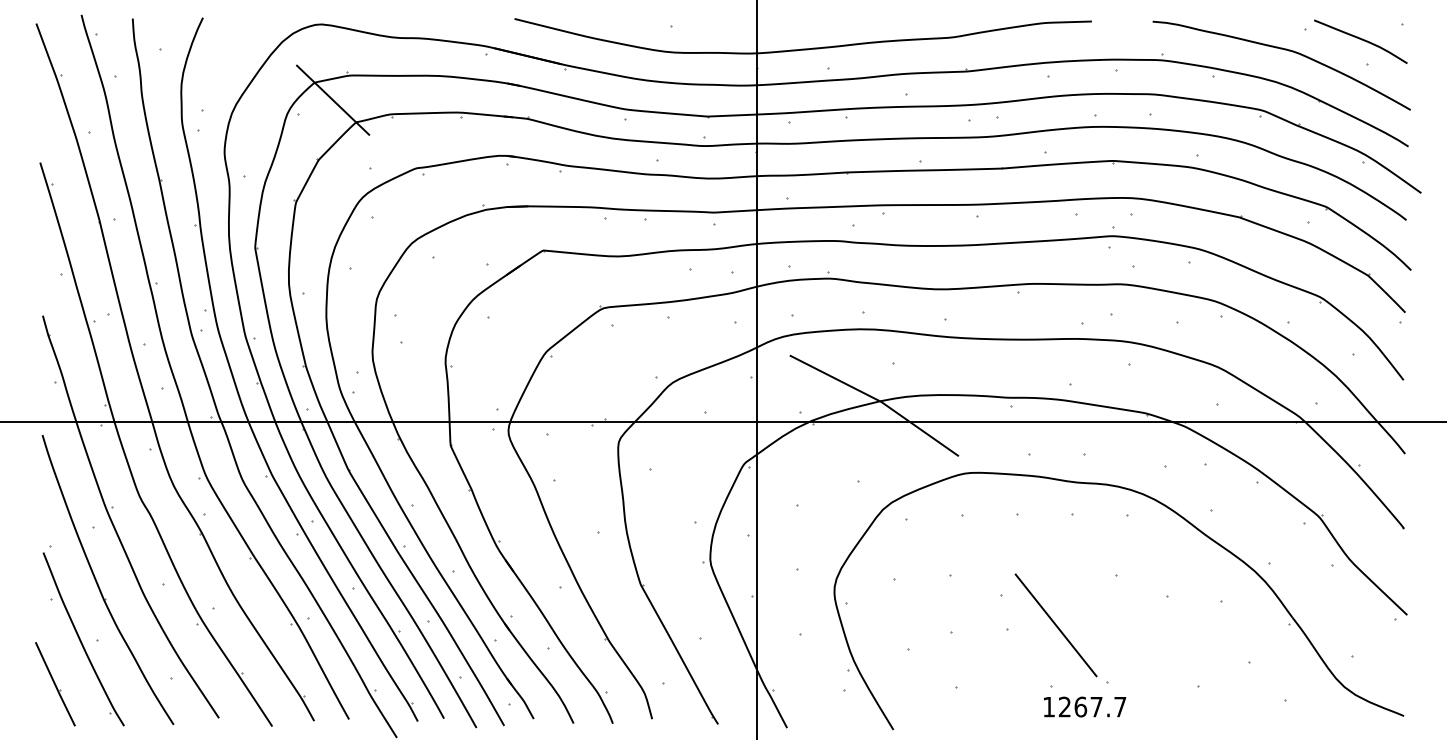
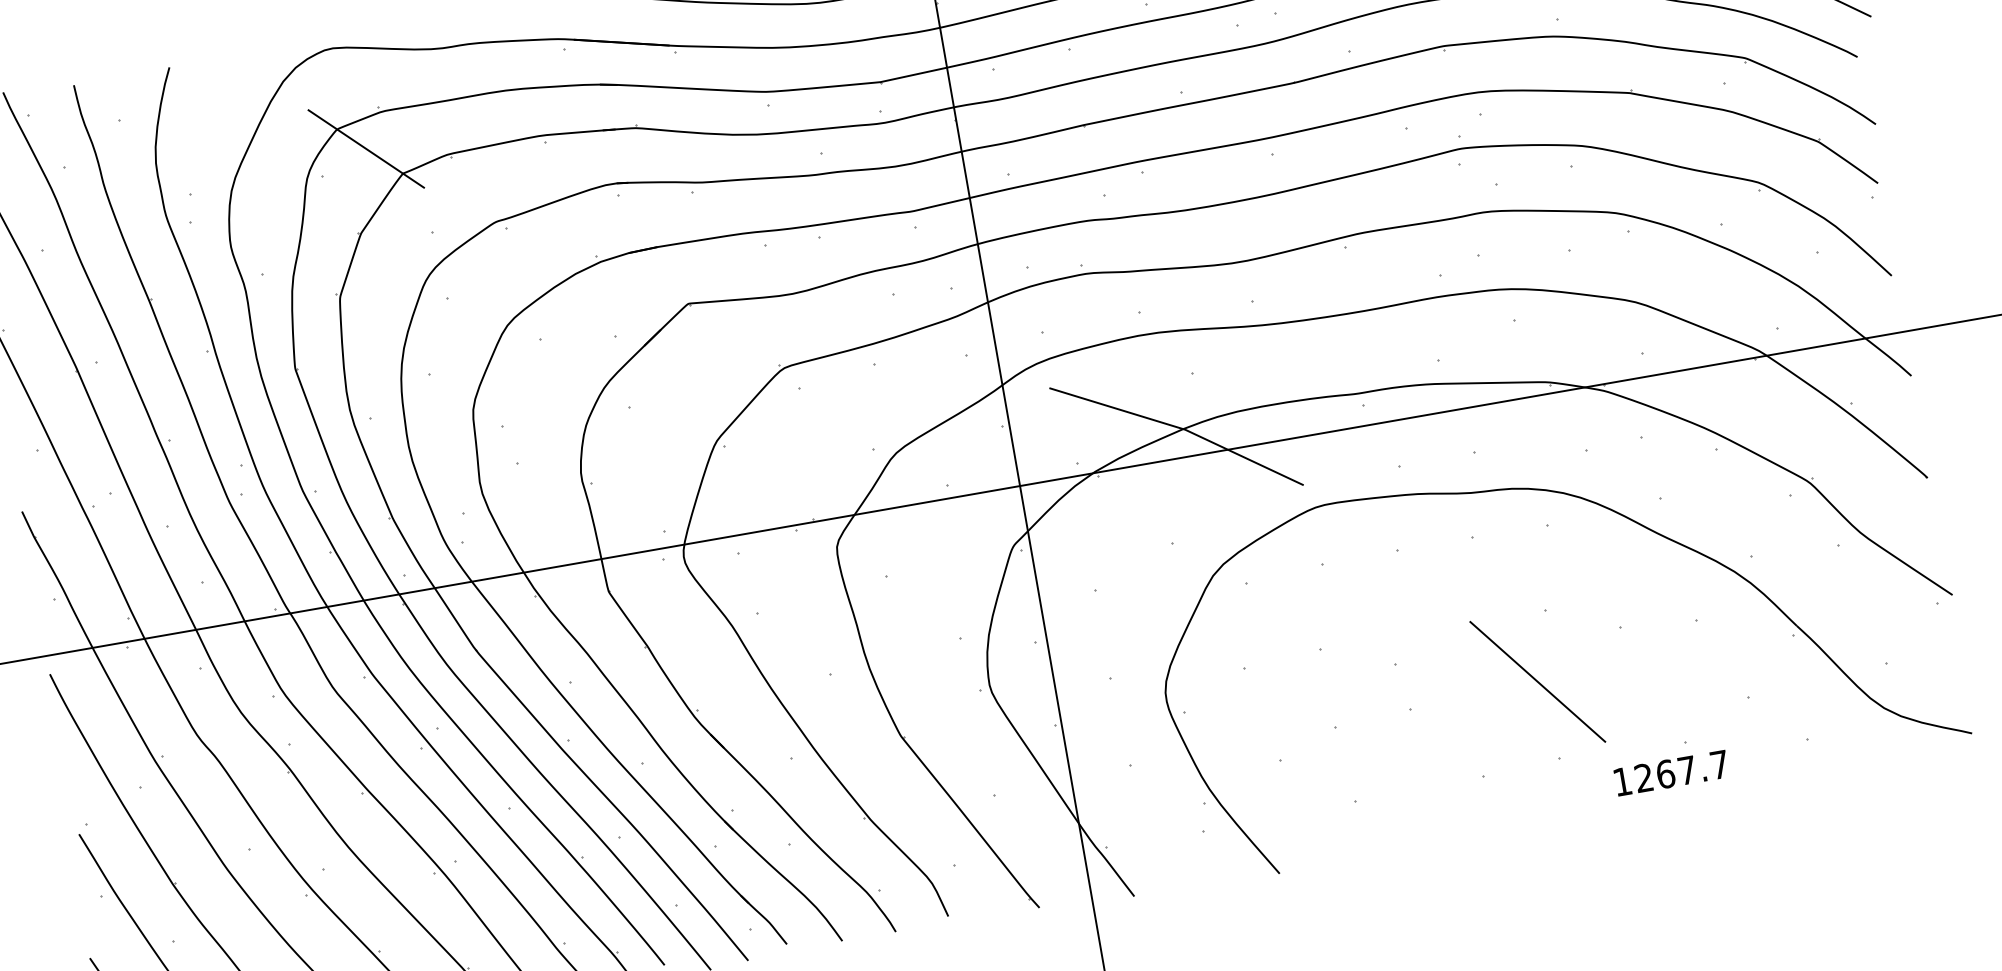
line: (1055, 625) -> (1536, 682), moved
text: (1085, 706) -> (1672, 772), moved

